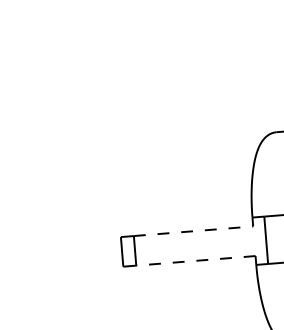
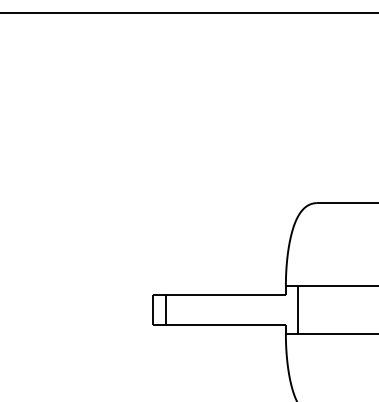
line: (194, 231) -> (226, 295), dashed -> solid
line: (196, 260) -> (226, 324), dashed -> solid

